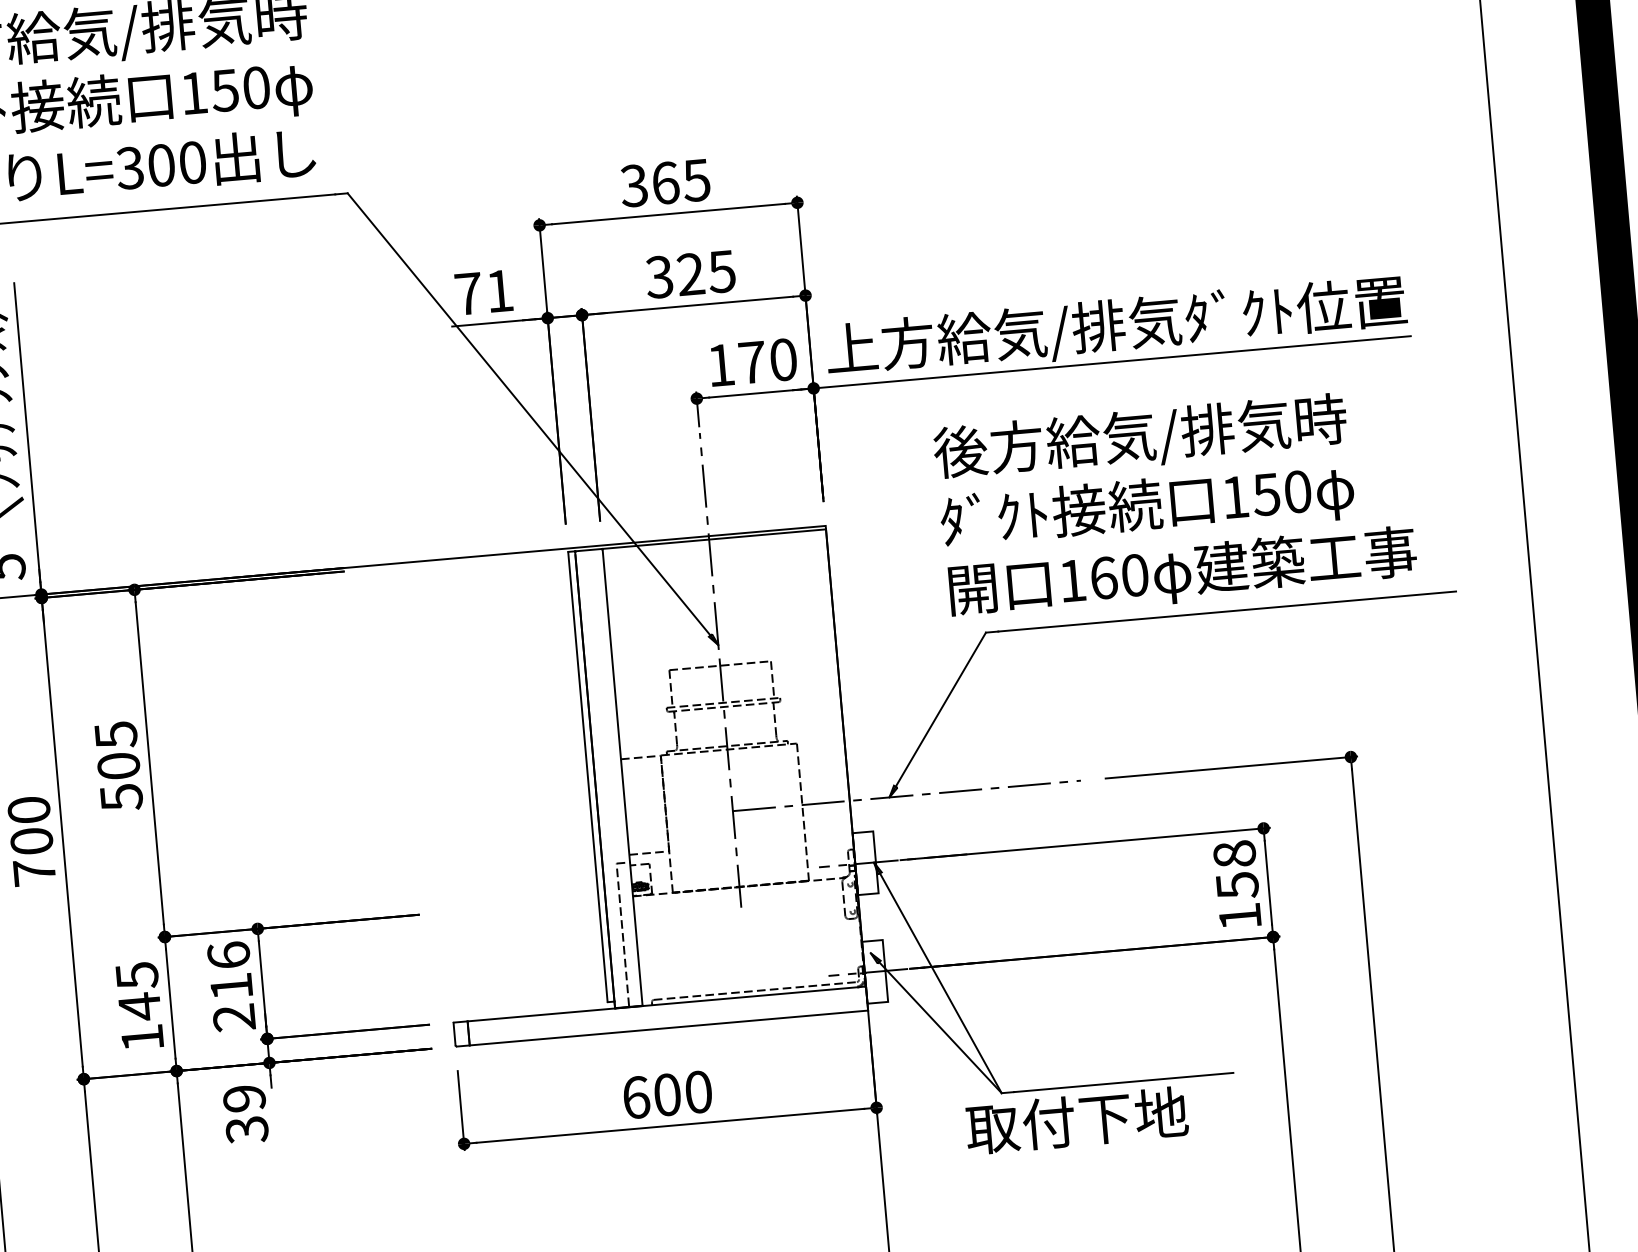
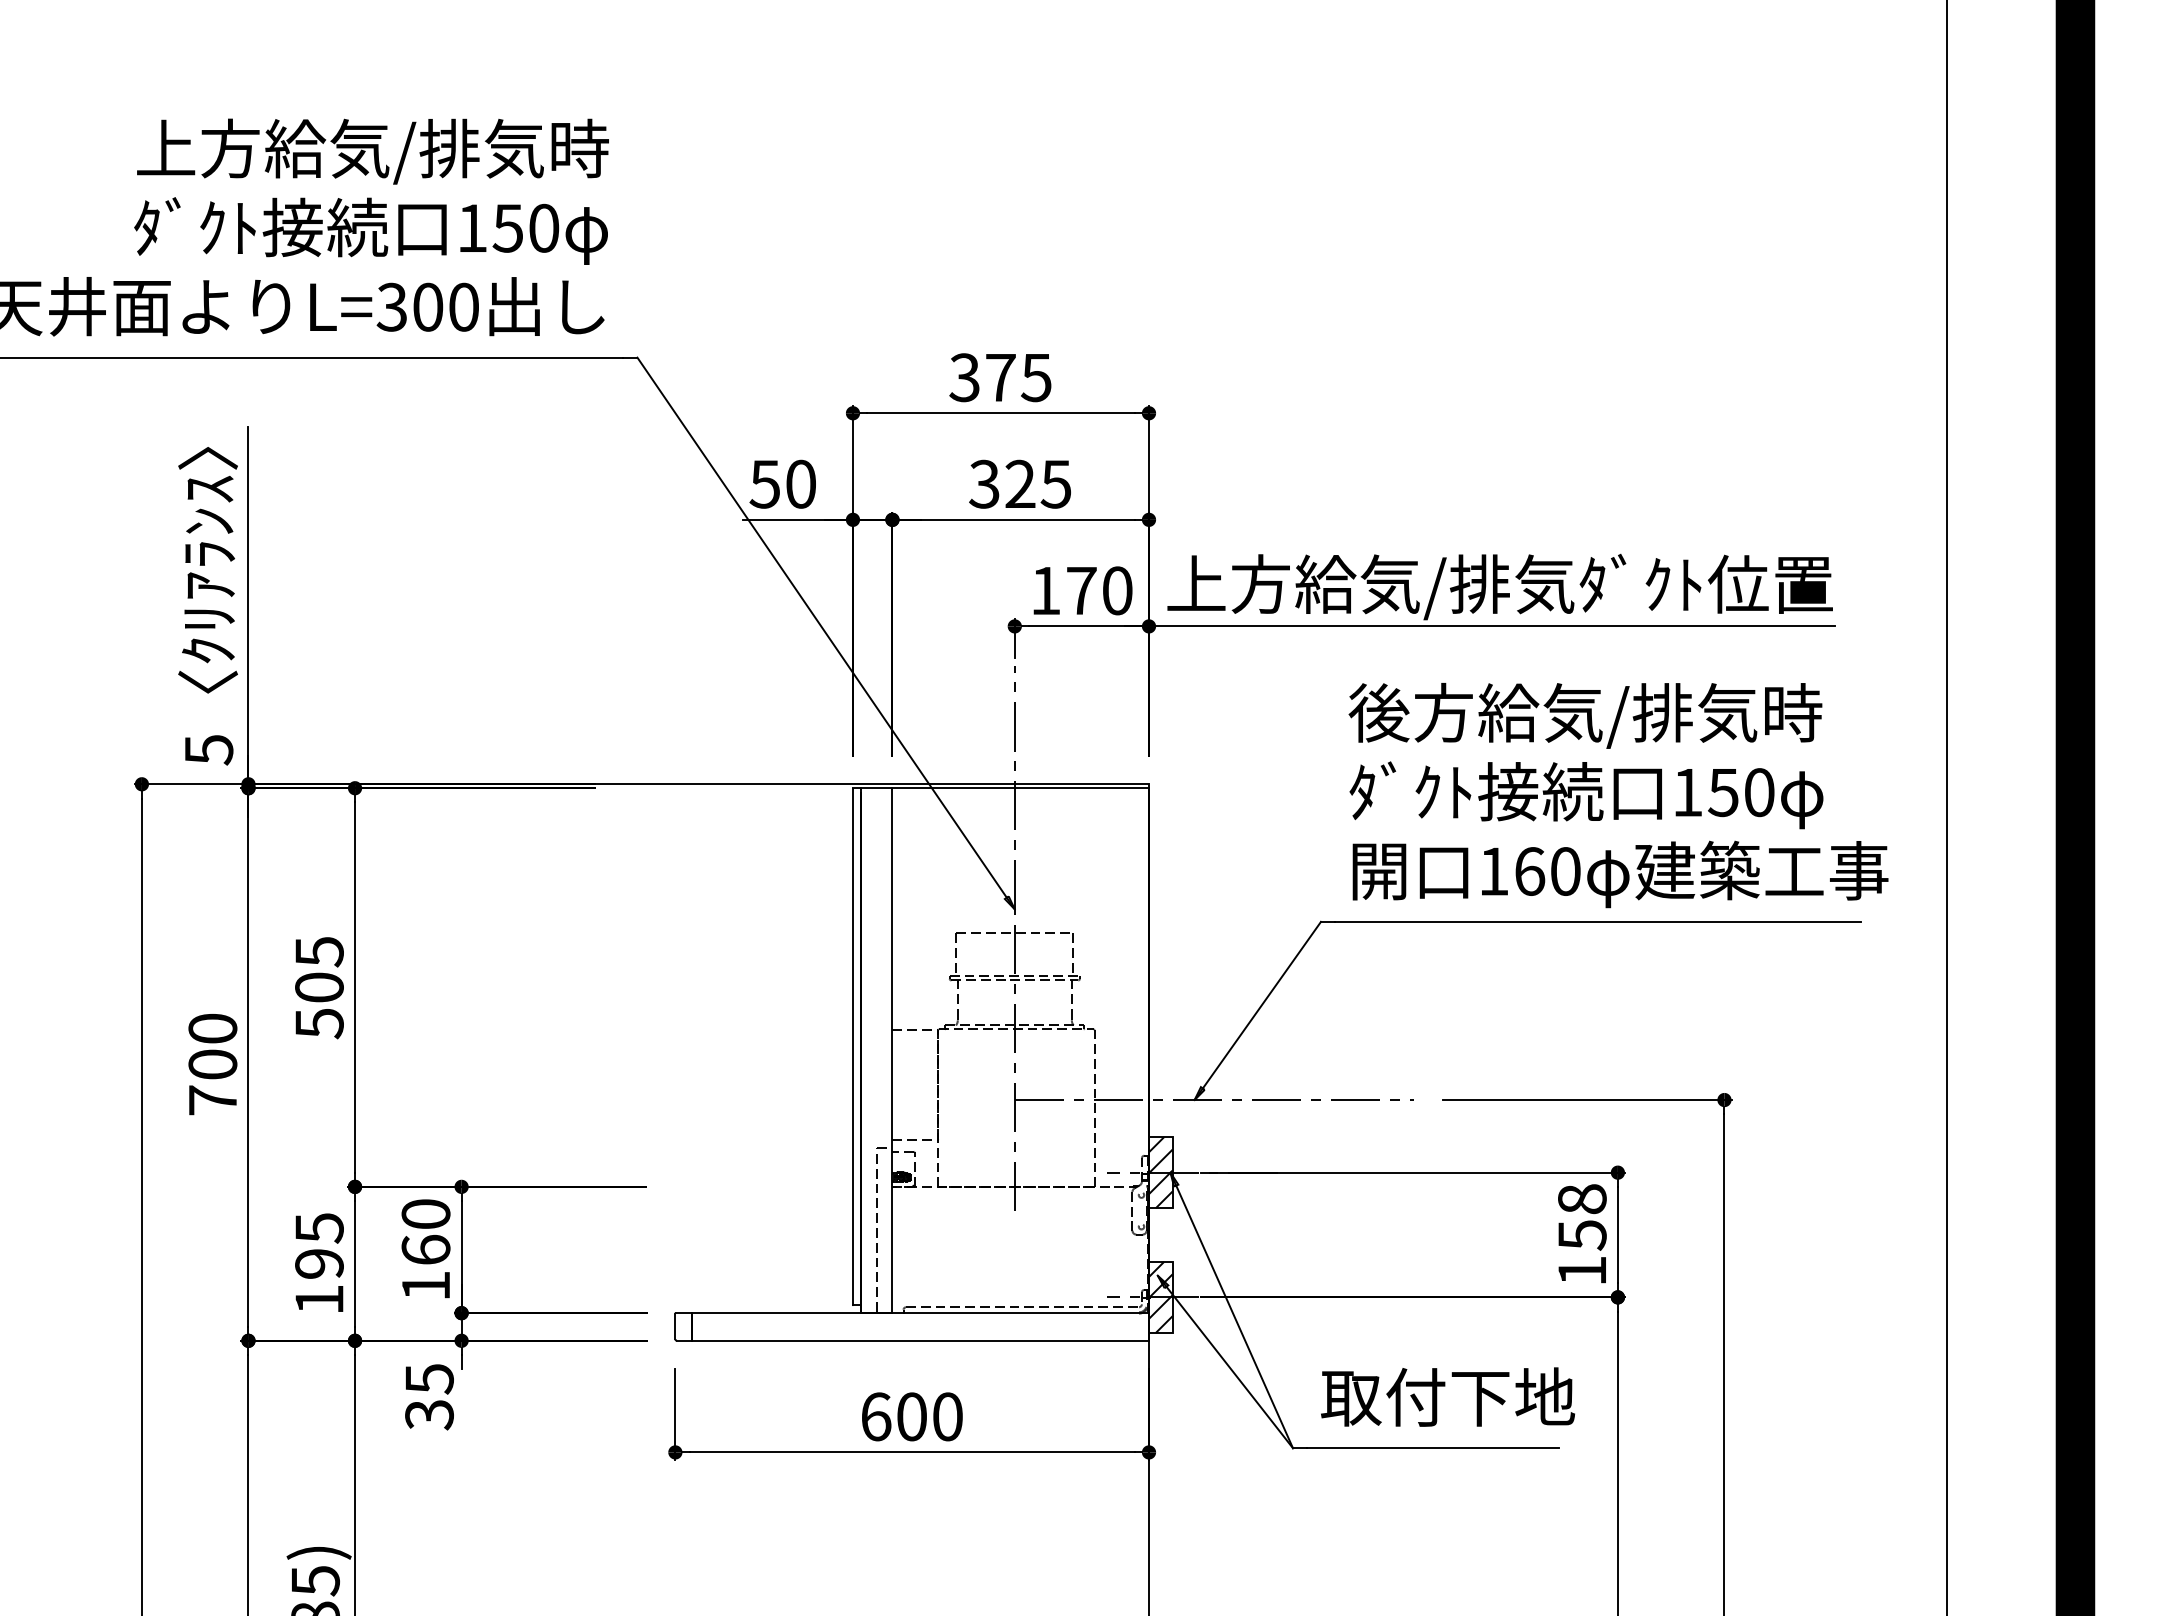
text: (666, 182) -> (1001, 377), 365 -> 375
text: (483, 291) -> (782, 483), 71 -> 50
text: (1175, 505) -> (1618, 795), moved
hatch: (865, 863) -> (1160, 1172), added
hatch: (874, 971) -> (1160, 1296), added
text: (231, 986) -> (425, 1249), 216 -> 160
text: (139, 1007) -> (319, 1264), 145 -> 195
text: (244, 1099) -> (429, 1379), 39 -> 35
text: (1076, 1120) -> (1447, 1396), moved

